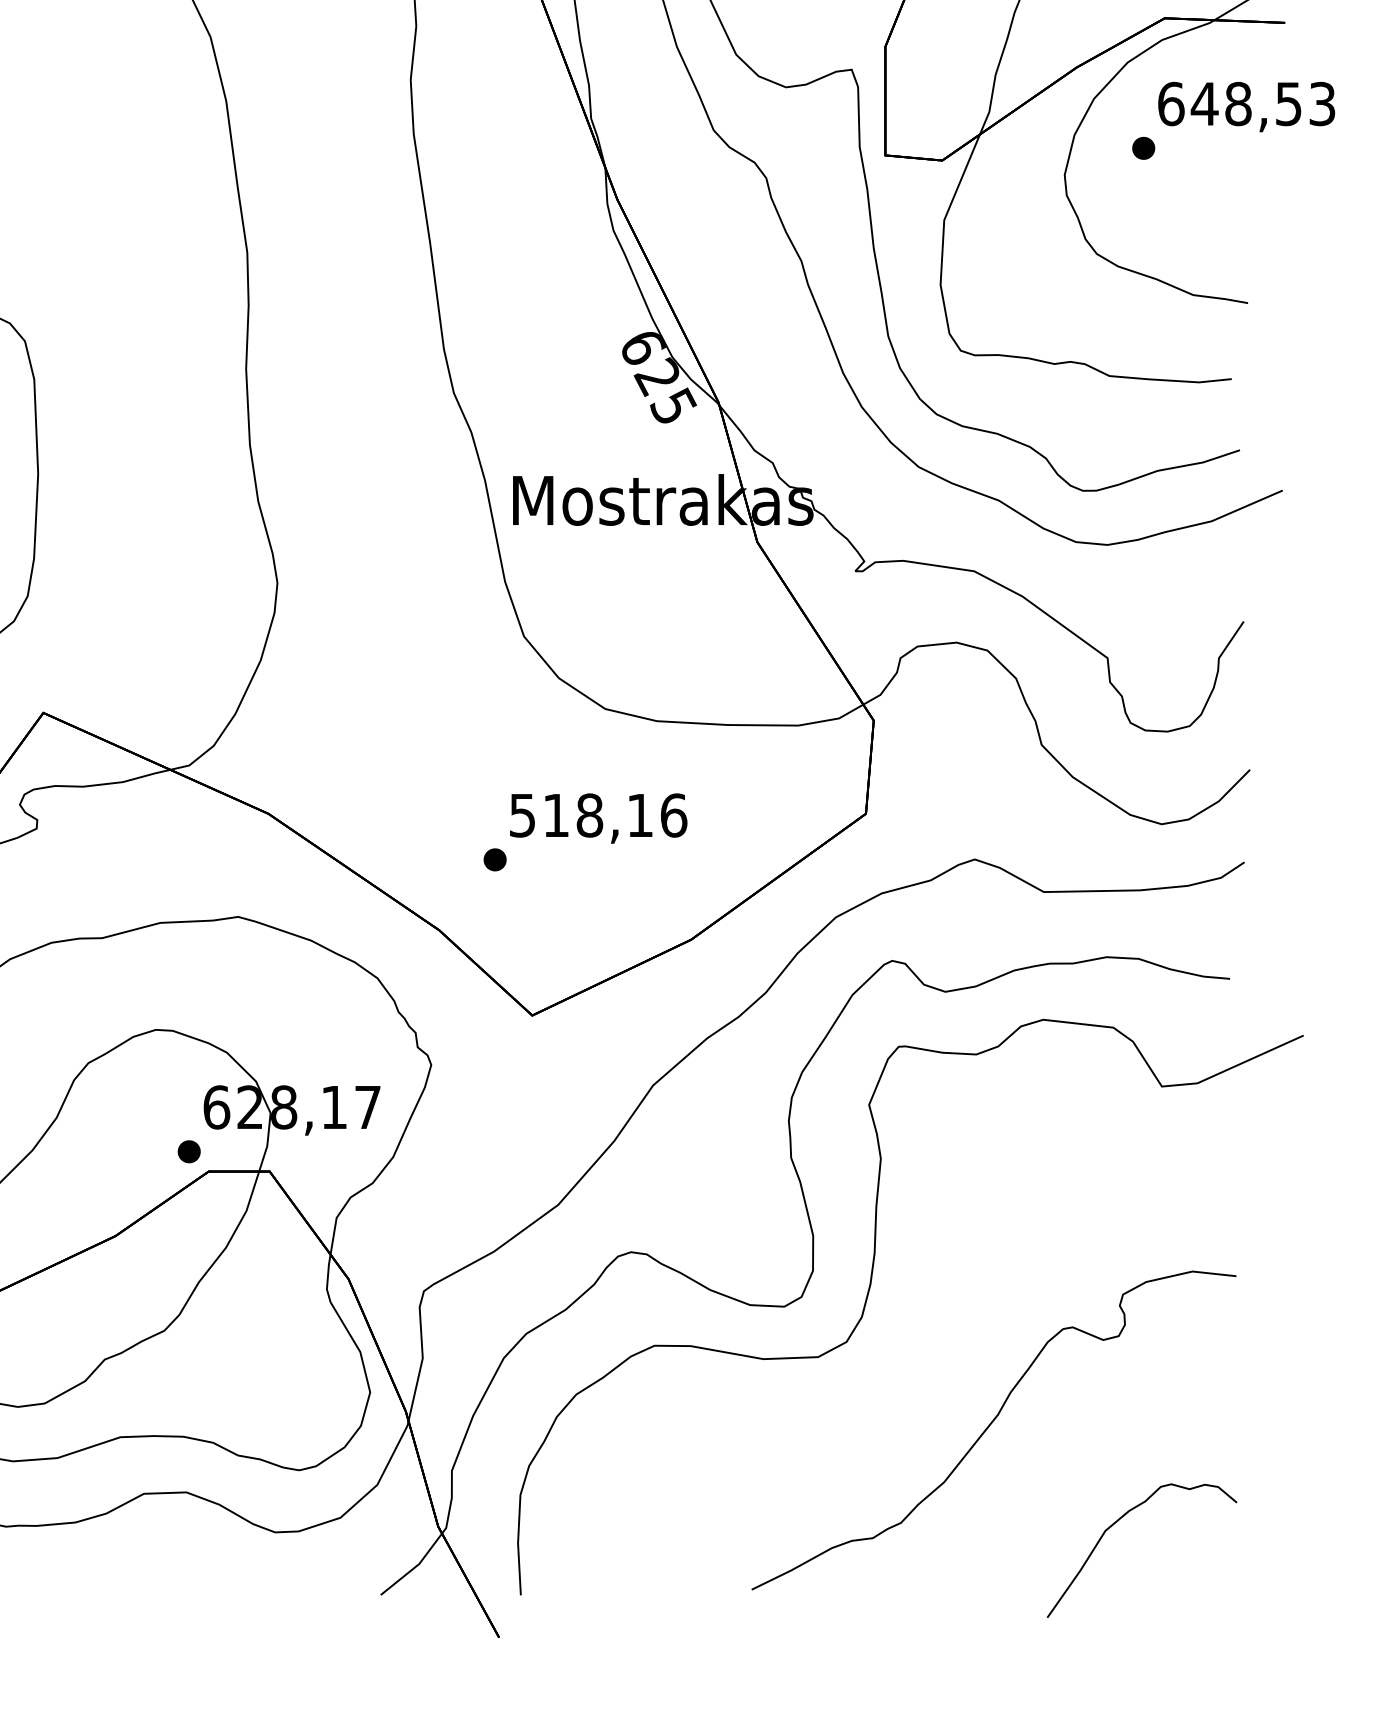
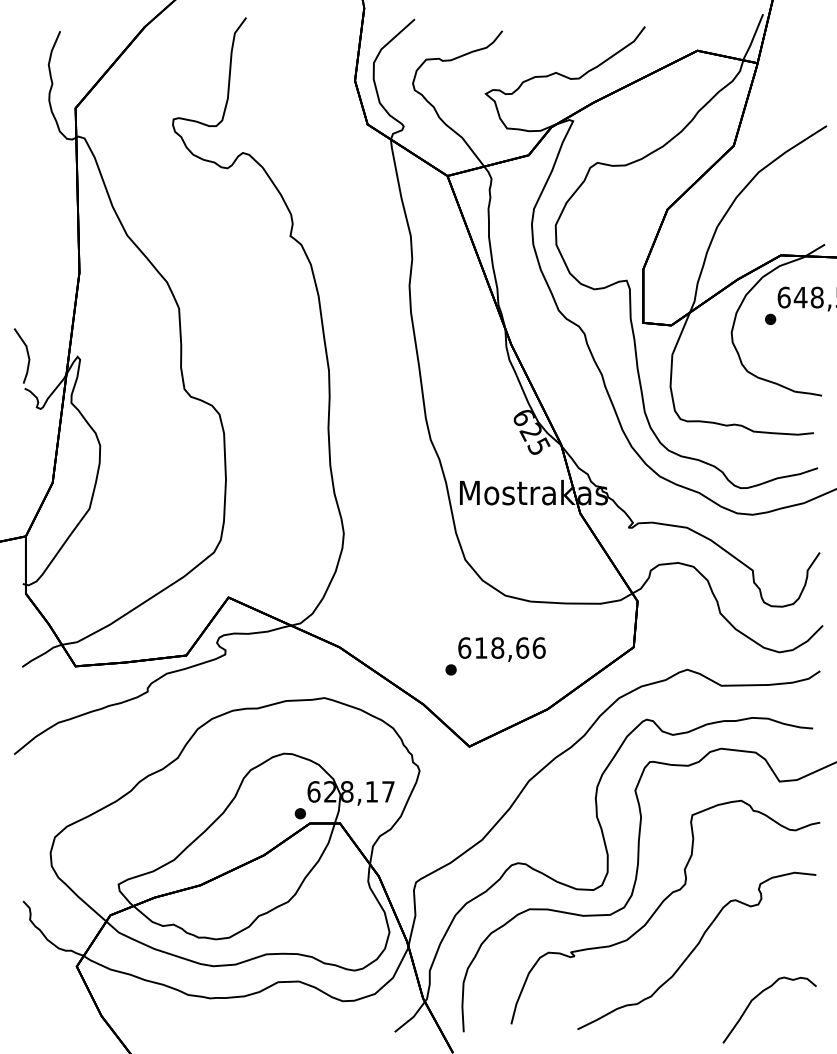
text: (581, 814) -> (493, 647), 518,16 -> 618,66
part: (920, 1340) -> (660, 906), added

